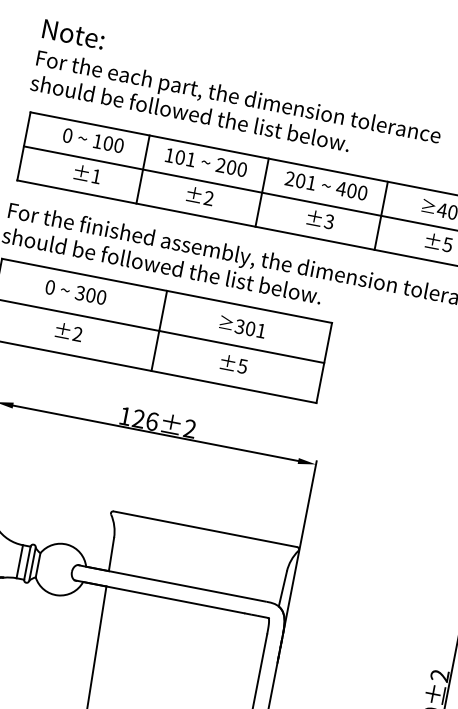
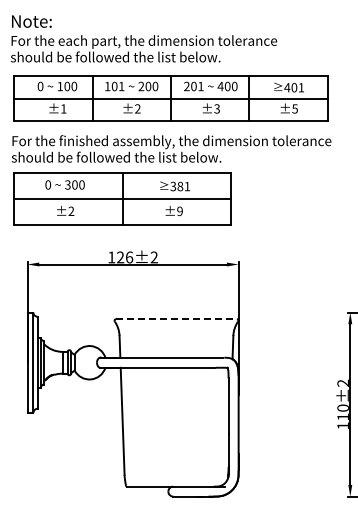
text: (250, 328) -> (180, 186), 301 -> 381
text: (242, 364) -> (179, 210), ±5 -> ±9
line: (205, 529) -> (176, 319), solid -> dashed

